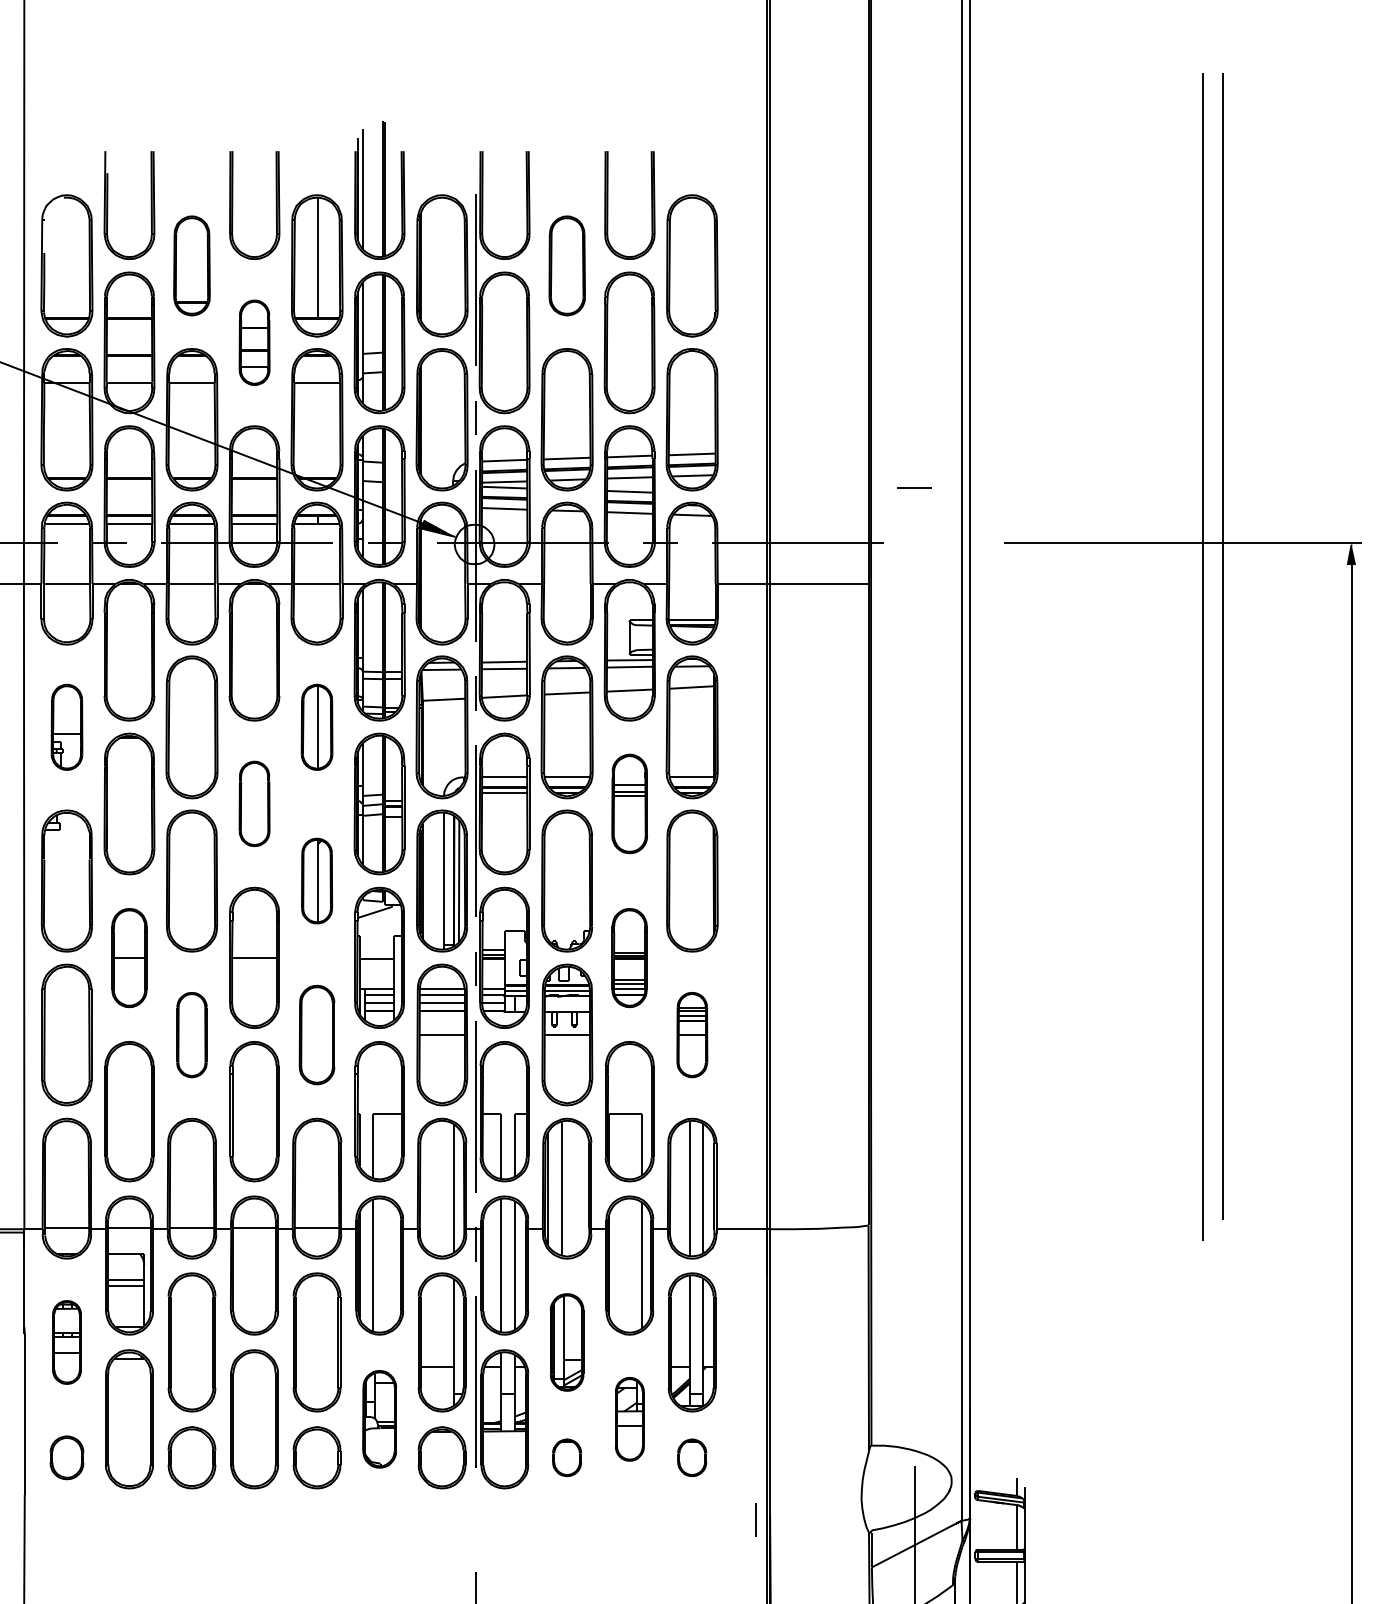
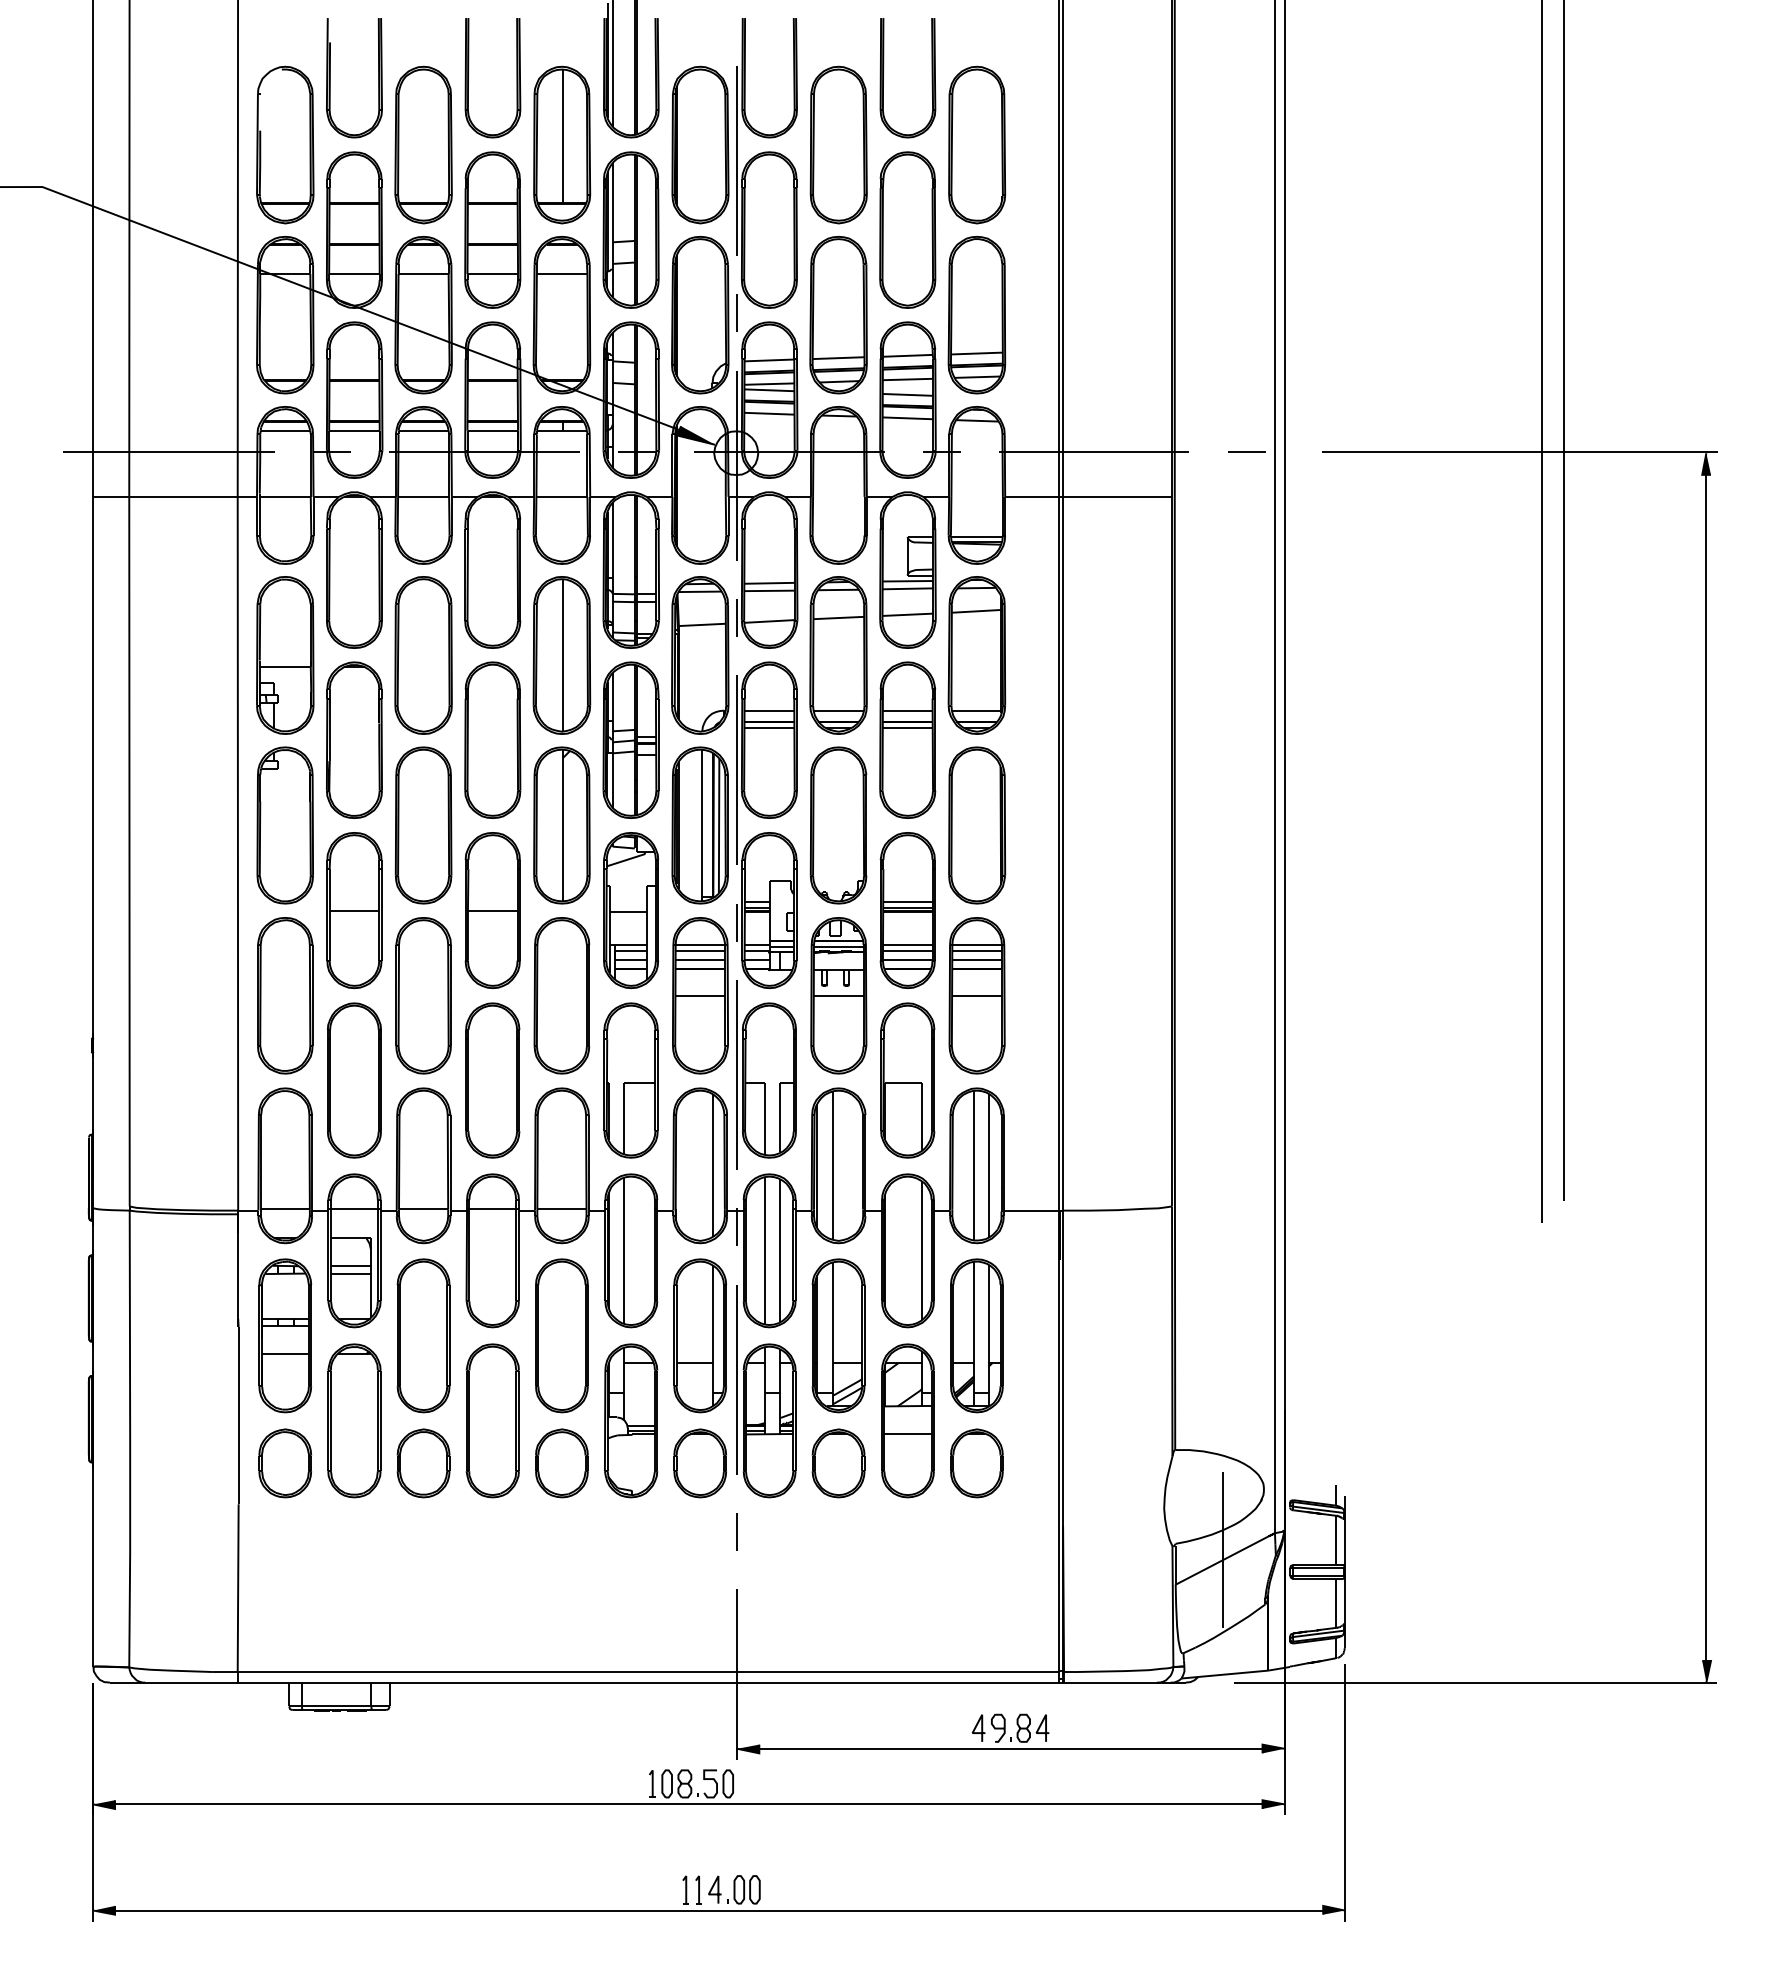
part: (191, 265) -> (423, 144), size x1.43
part: (567, 265) -> (838, 144), size x1.43
part: (254, 342) -> (492, 229), size x1.67
line: (914, 487) -> (1246, 451), moved
part: (67, 727) -> (285, 655), size x1.67
part: (316, 727) -> (561, 655), size x1.67
part: (254, 803) -> (492, 739), size x1.67
part: (629, 803) -> (907, 739), size x1.43
part: (316, 881) -> (561, 825), size x1.67
part: (129, 957) -> (354, 910), size x1.43
part: (629, 957) -> (907, 910), size x1.43
part: (191, 1034) -> (423, 995), size x1.67
part: (316, 1034) -> (561, 995), size x1.43
part: (691, 1034) -> (976, 995), size x1.67
part: (67, 1342) -> (285, 1335), size x1.67
part: (567, 1342) -> (838, 1335), size x1.43
part: (379, 1418) -> (631, 1420), size x1.43
part: (629, 1418) -> (907, 1420), size x1.67
part: (67, 1457) -> (285, 1463), size x1.43
part: (567, 1457) -> (838, 1463), size x1.67
part: (691, 1457) -> (976, 1463), size x1.67
line: (755, 1519) -> (736, 1531), moved

